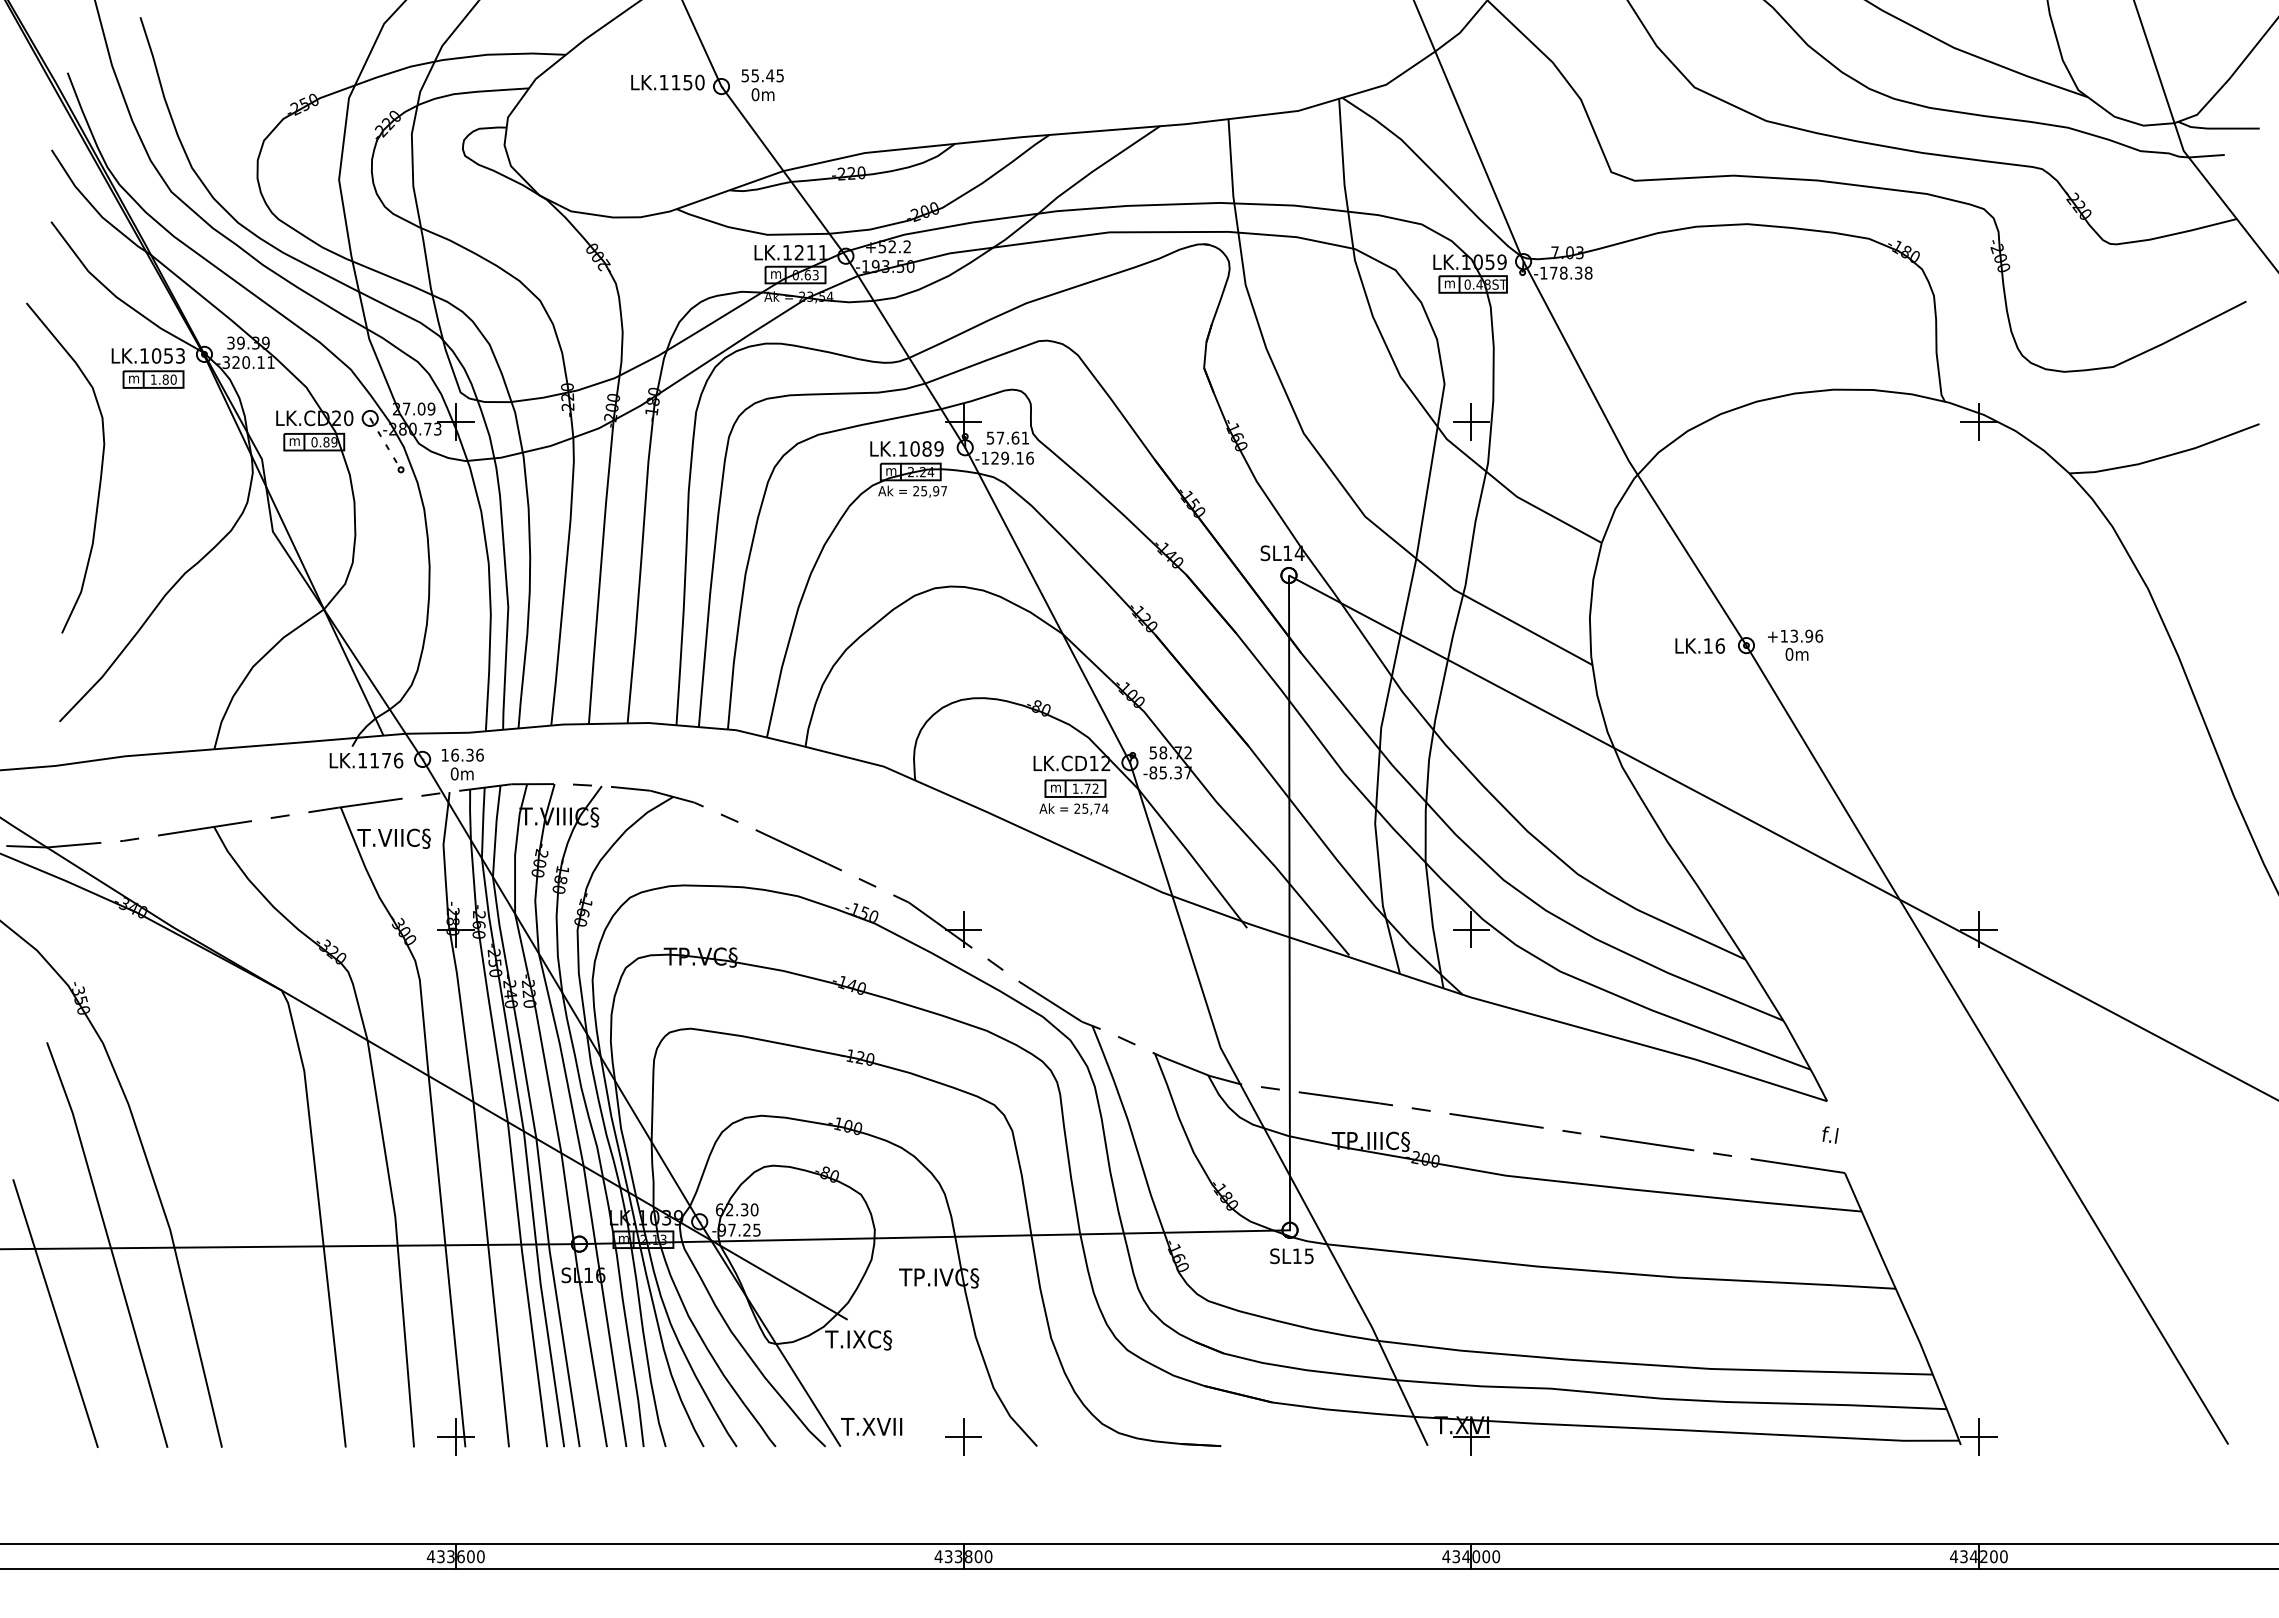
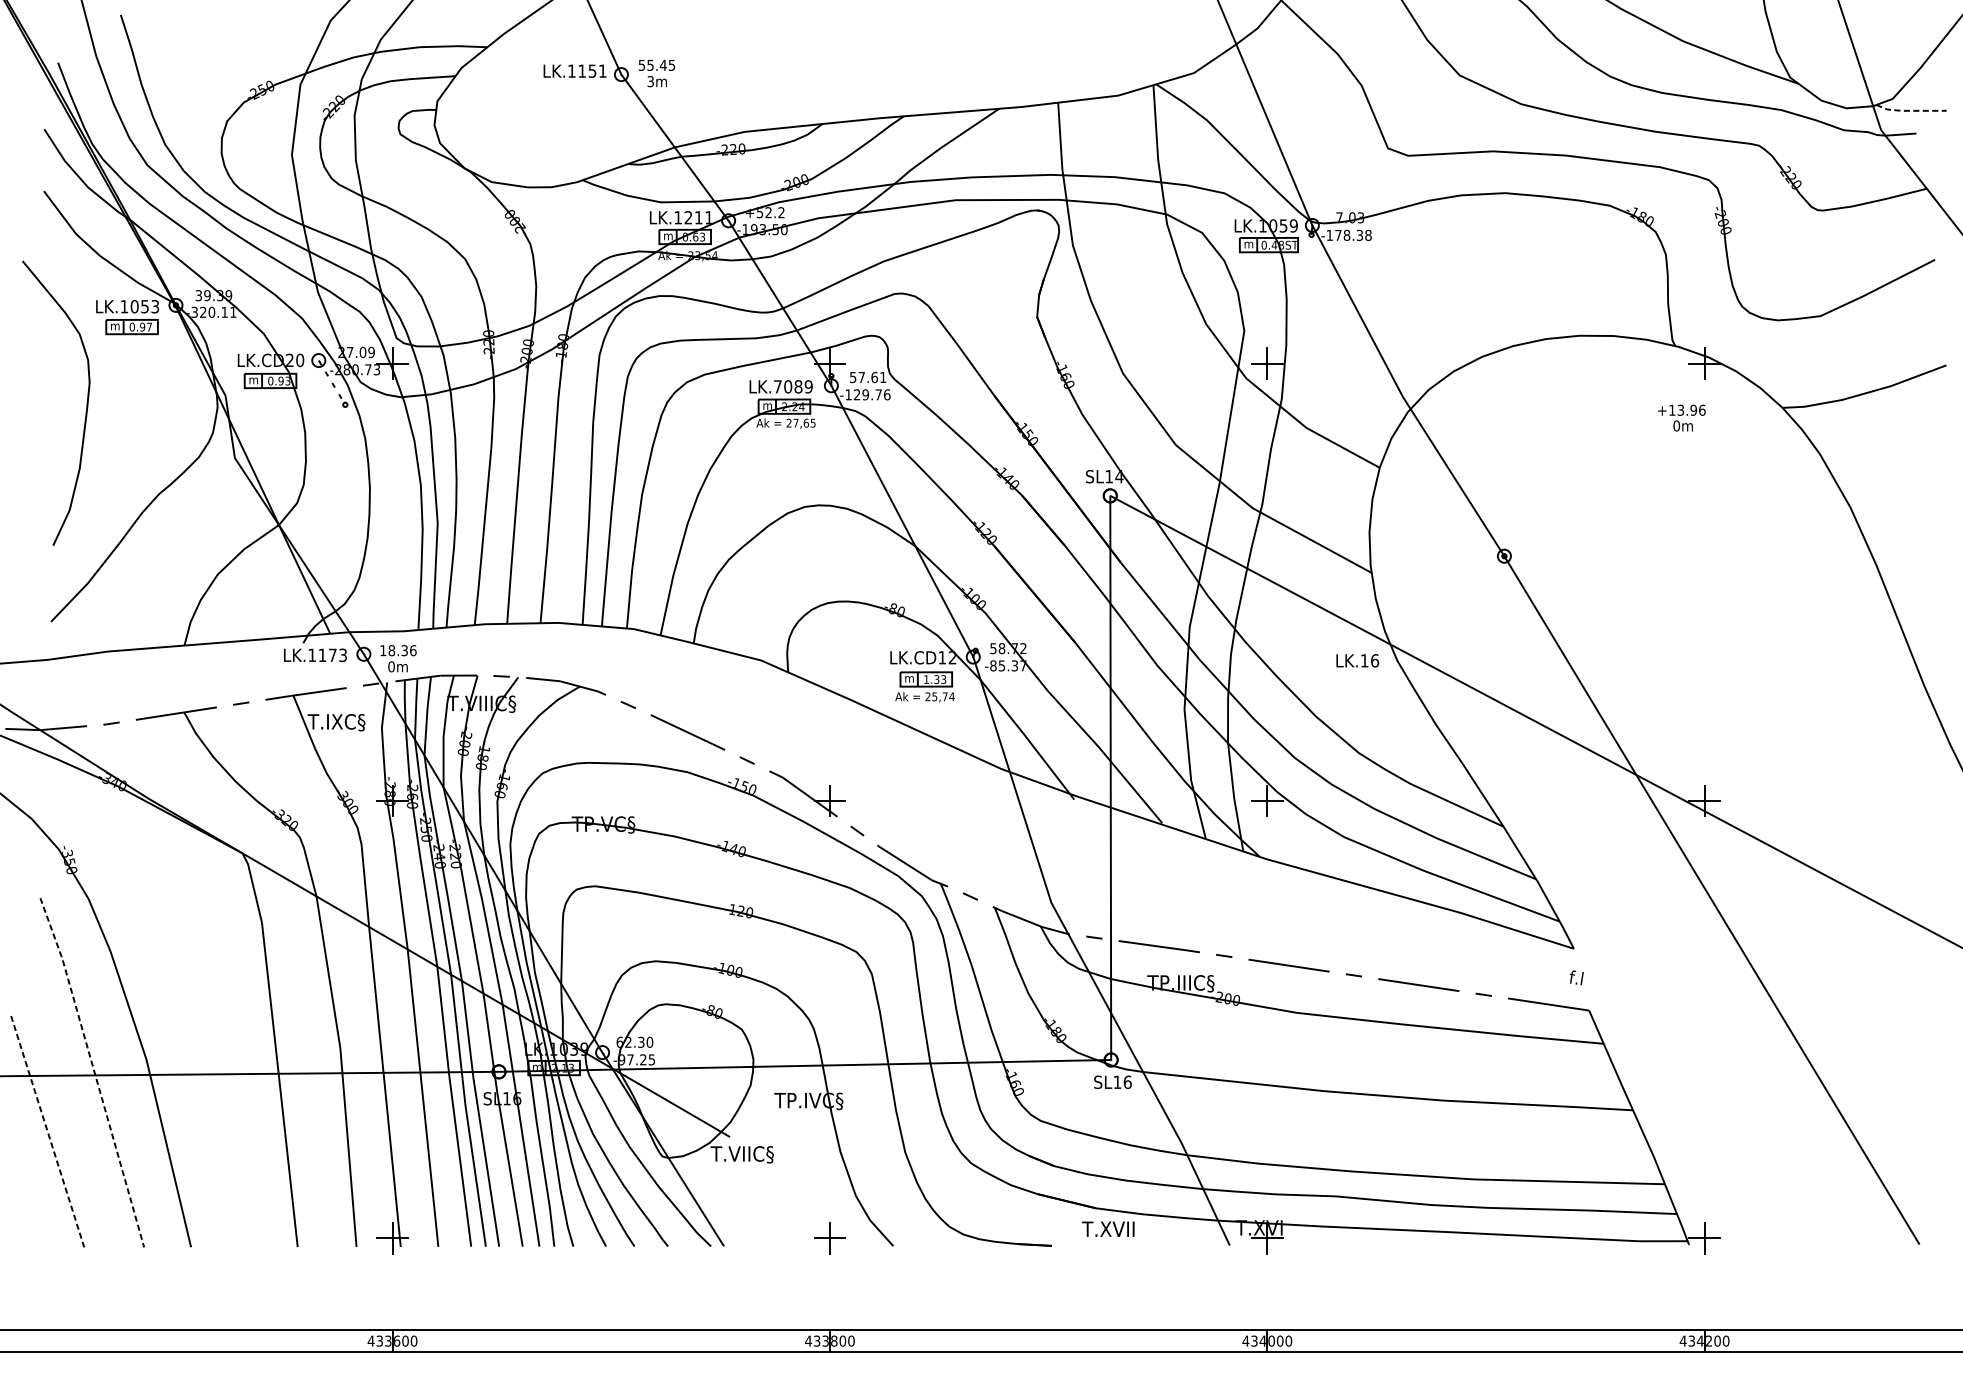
text: (699, 82) -> (602, 71), LK.1150 -> LK.1151
text: (755, 94) -> (650, 81), 0m -> 3m
line: (2217, 128) -> (1910, 110), solid -> dashed
text: (163, 379) -> (140, 326), 1.80 -> 0.97
text: (330, 442) -> (284, 381), 0.89 -> 0.93
text: (902, 448) -> (777, 386), LK.1089 -> LK.7089
text: (1019, 458) -> (878, 395), -129.16 -> -129.76
text: (933, 491) -> (804, 423), 25,97 -> 27,65
text: (1795, 644) -> (1681, 417), moved
text: (1699, 645) -> (1357, 660), moved
text: (454, 754) -> (391, 650), 16.36 -> 18.36
text: (398, 760) -> (343, 655), LK.1176 -> LK.1173
text: (1091, 788) -> (940, 679), 1.72 -> 1.33
text: (404, 838) -> (348, 722), T.VIIC§ -> T.IXC§
line: (109, 1244) -> (94, 1072), solid -> dashed
text: (1308, 1256) -> (1127, 1082), SL15 -> SL16
line: (55, 1313) -> (47, 1131), solid -> dashed
text: (871, 1340) -> (750, 1154), T.IXC§ -> T.VIIC§
text: (871, 1426) -> (1108, 1228), moved

